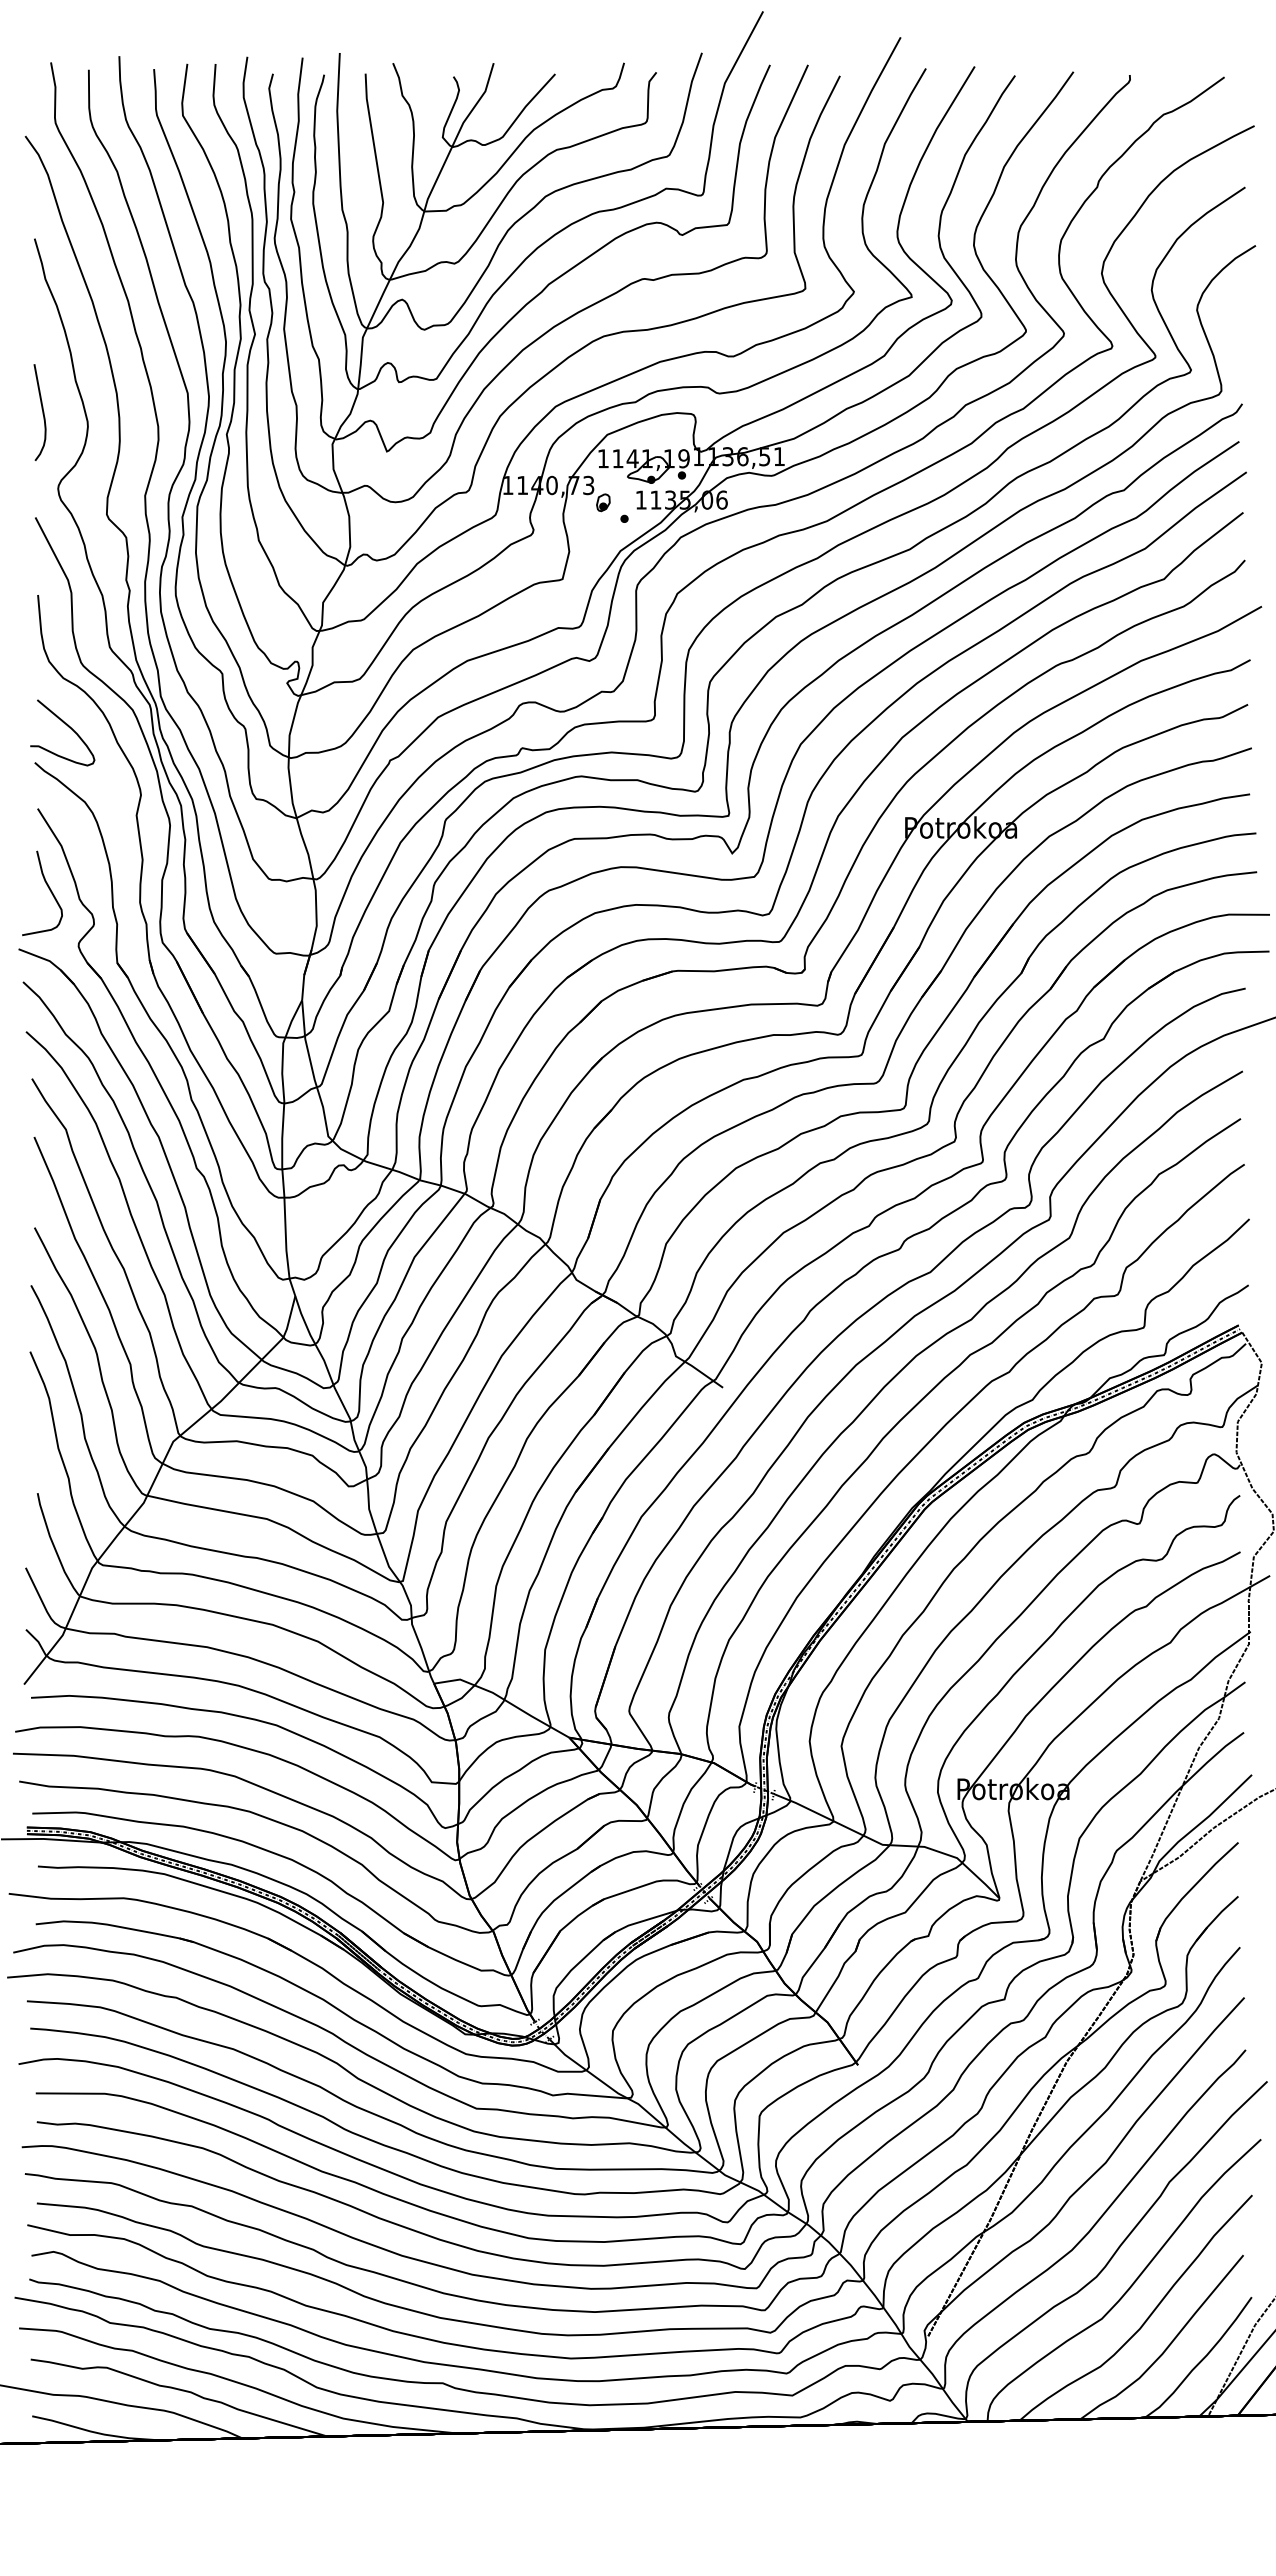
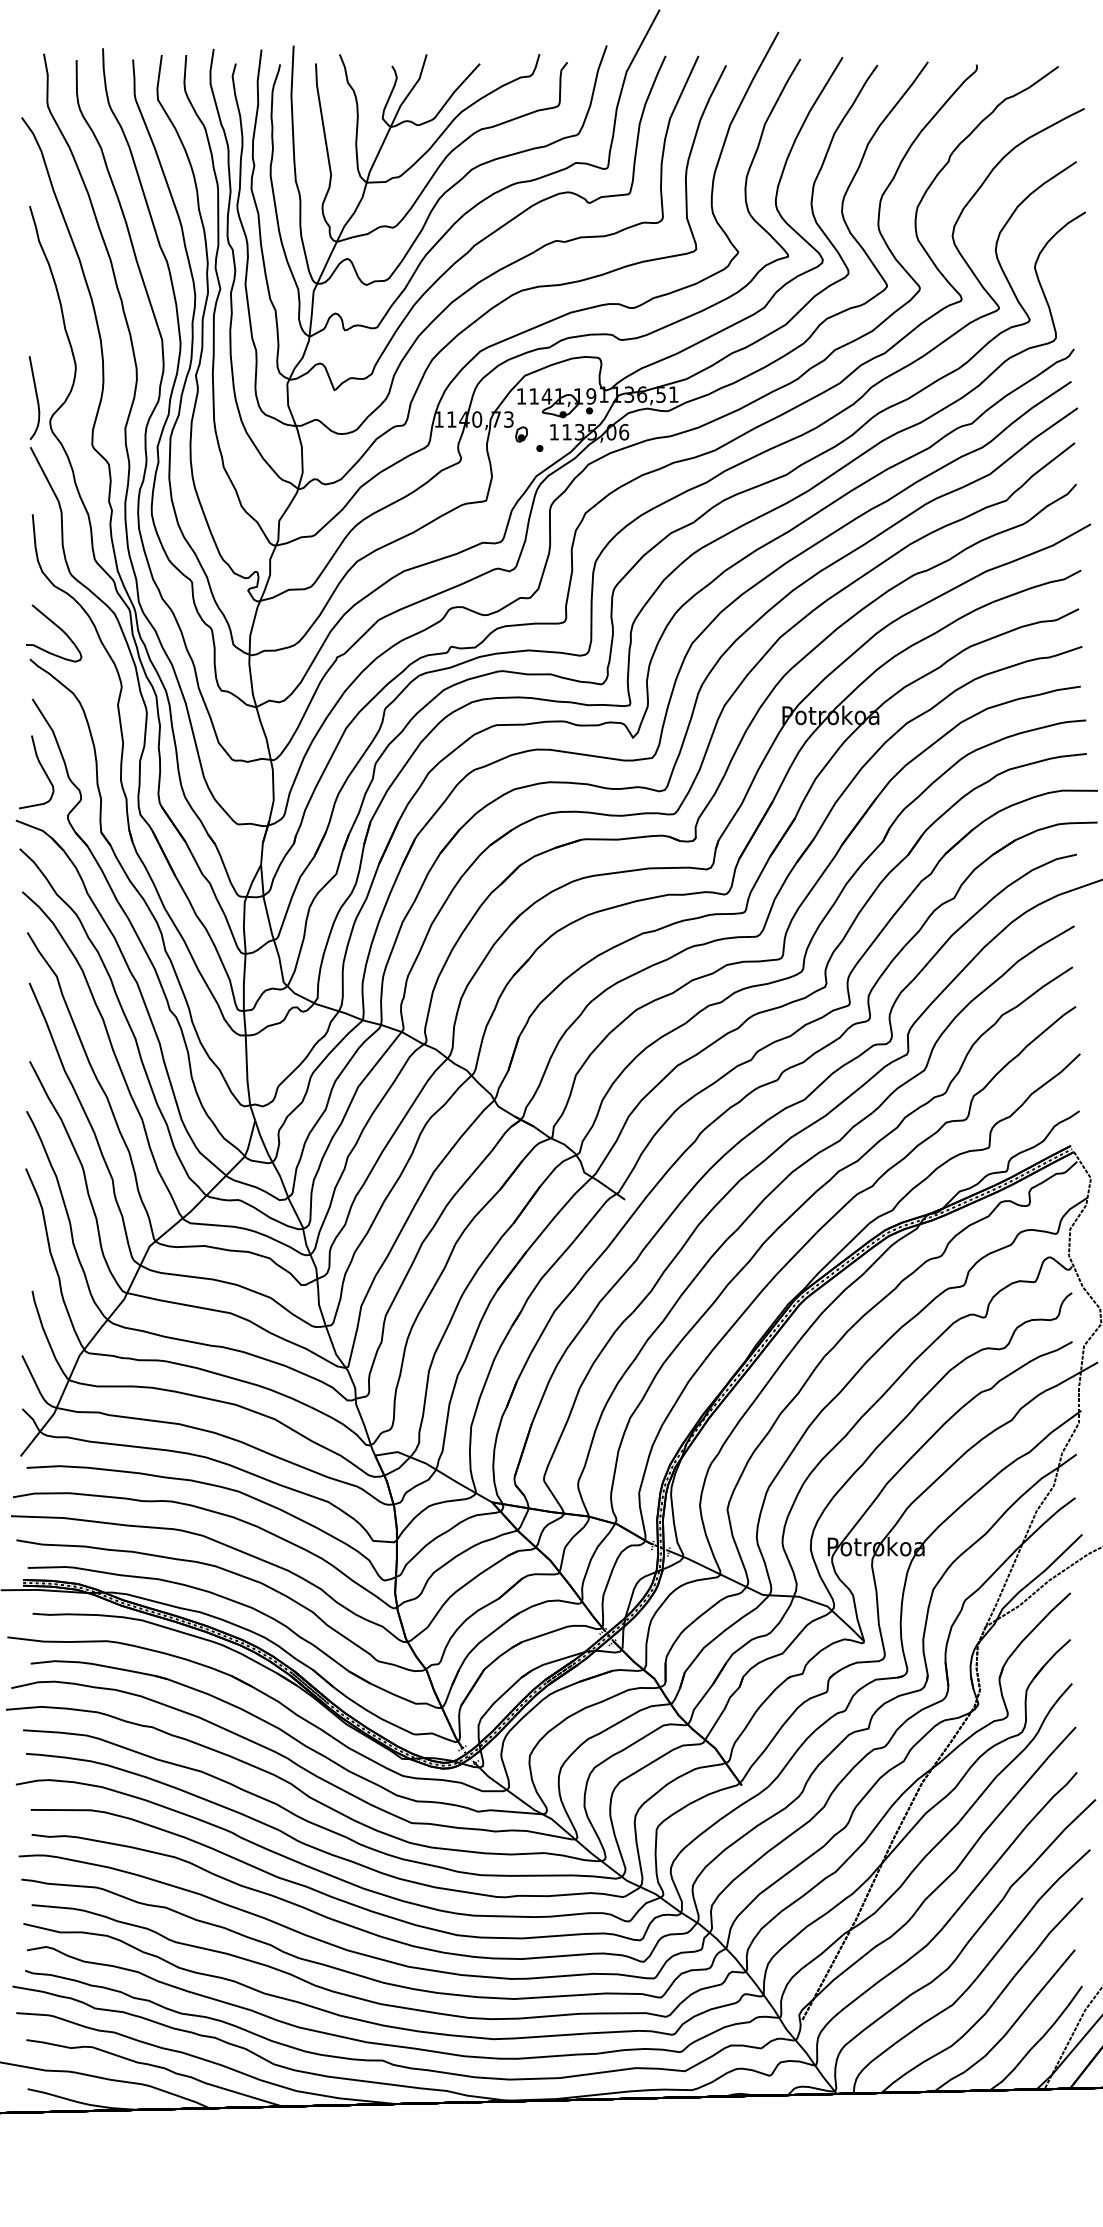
curve: (42, 412) -> (36, 397), moved

